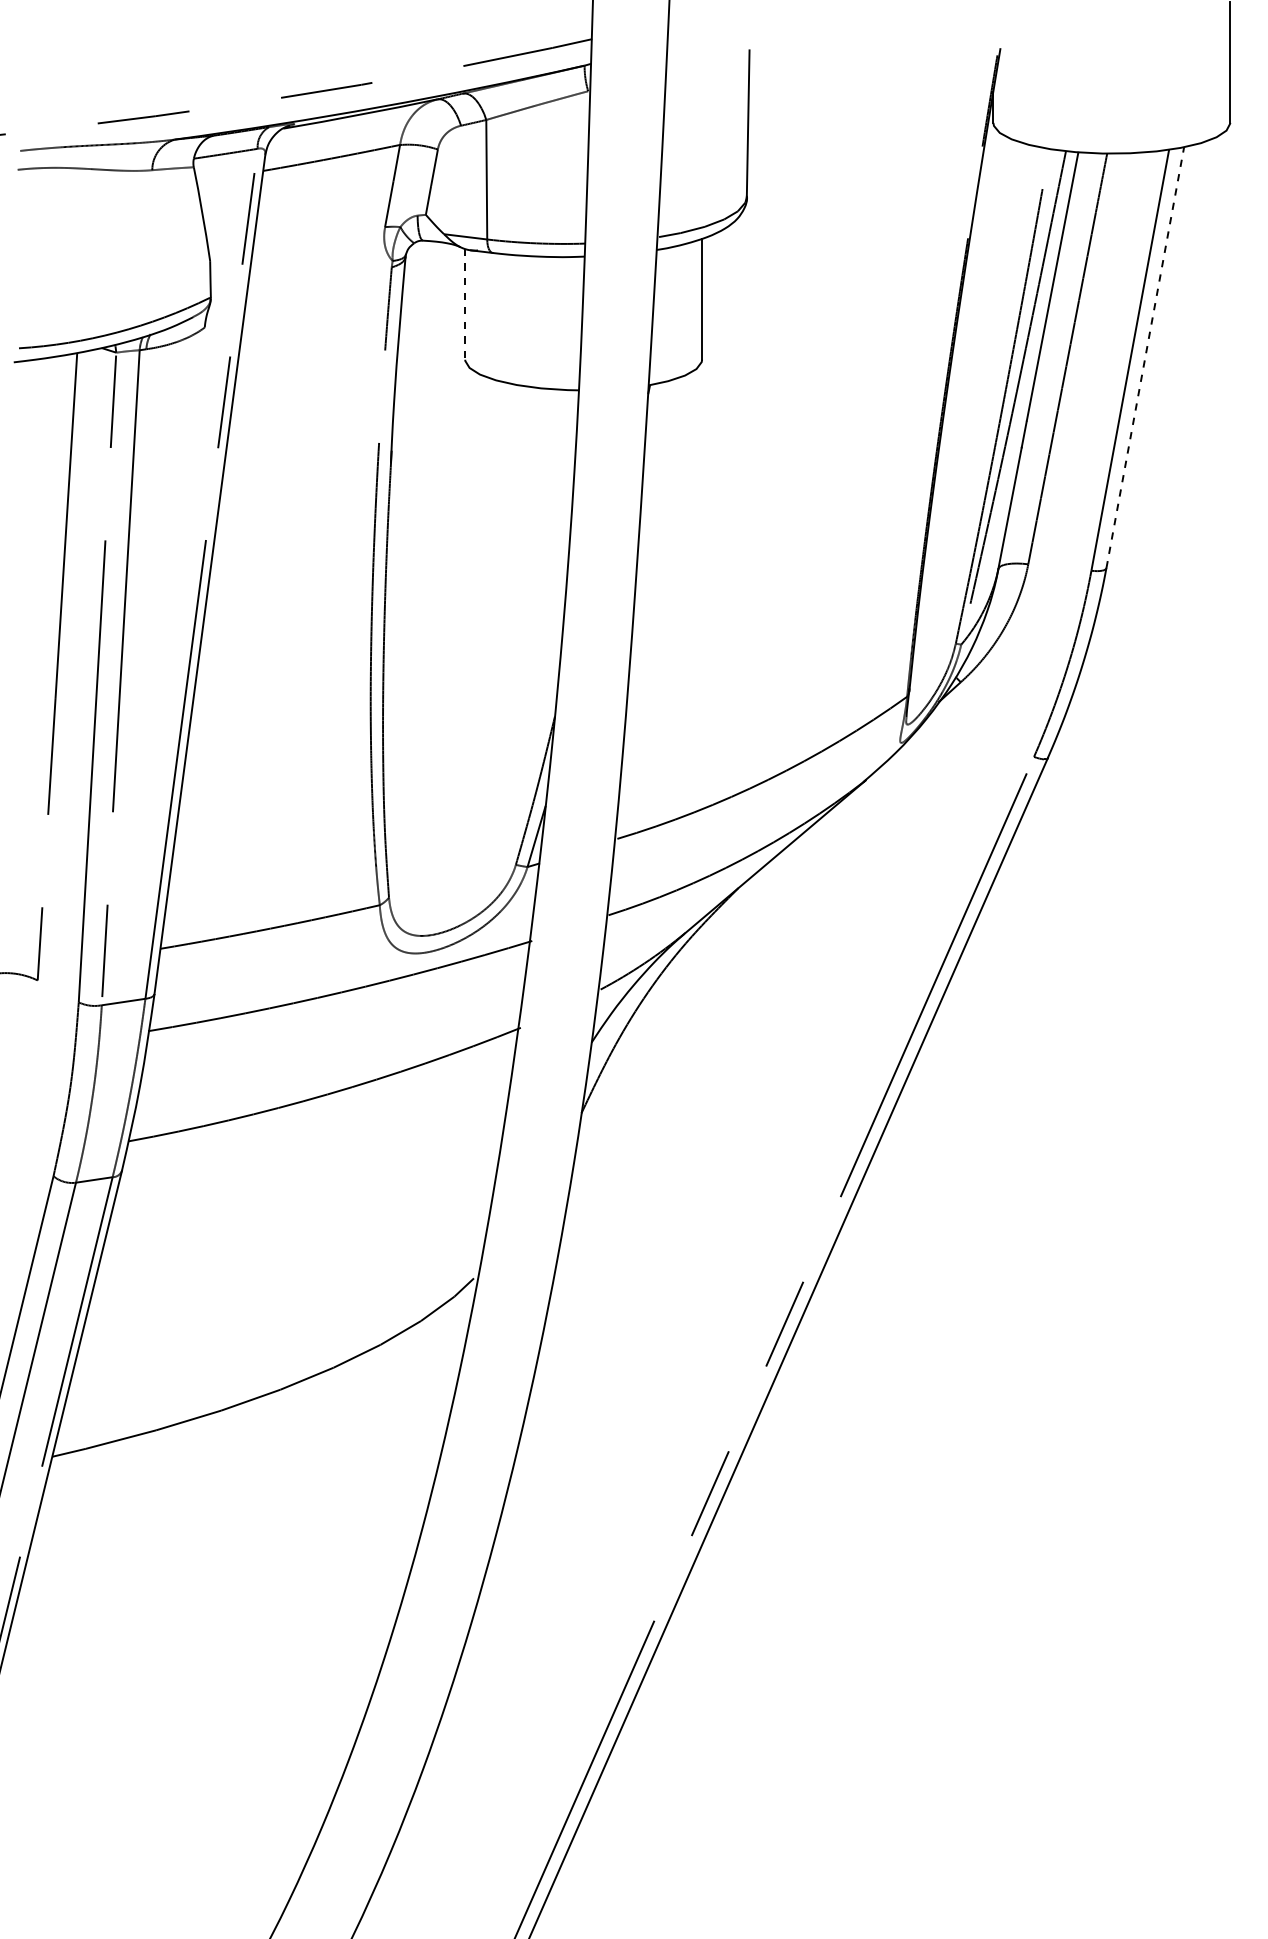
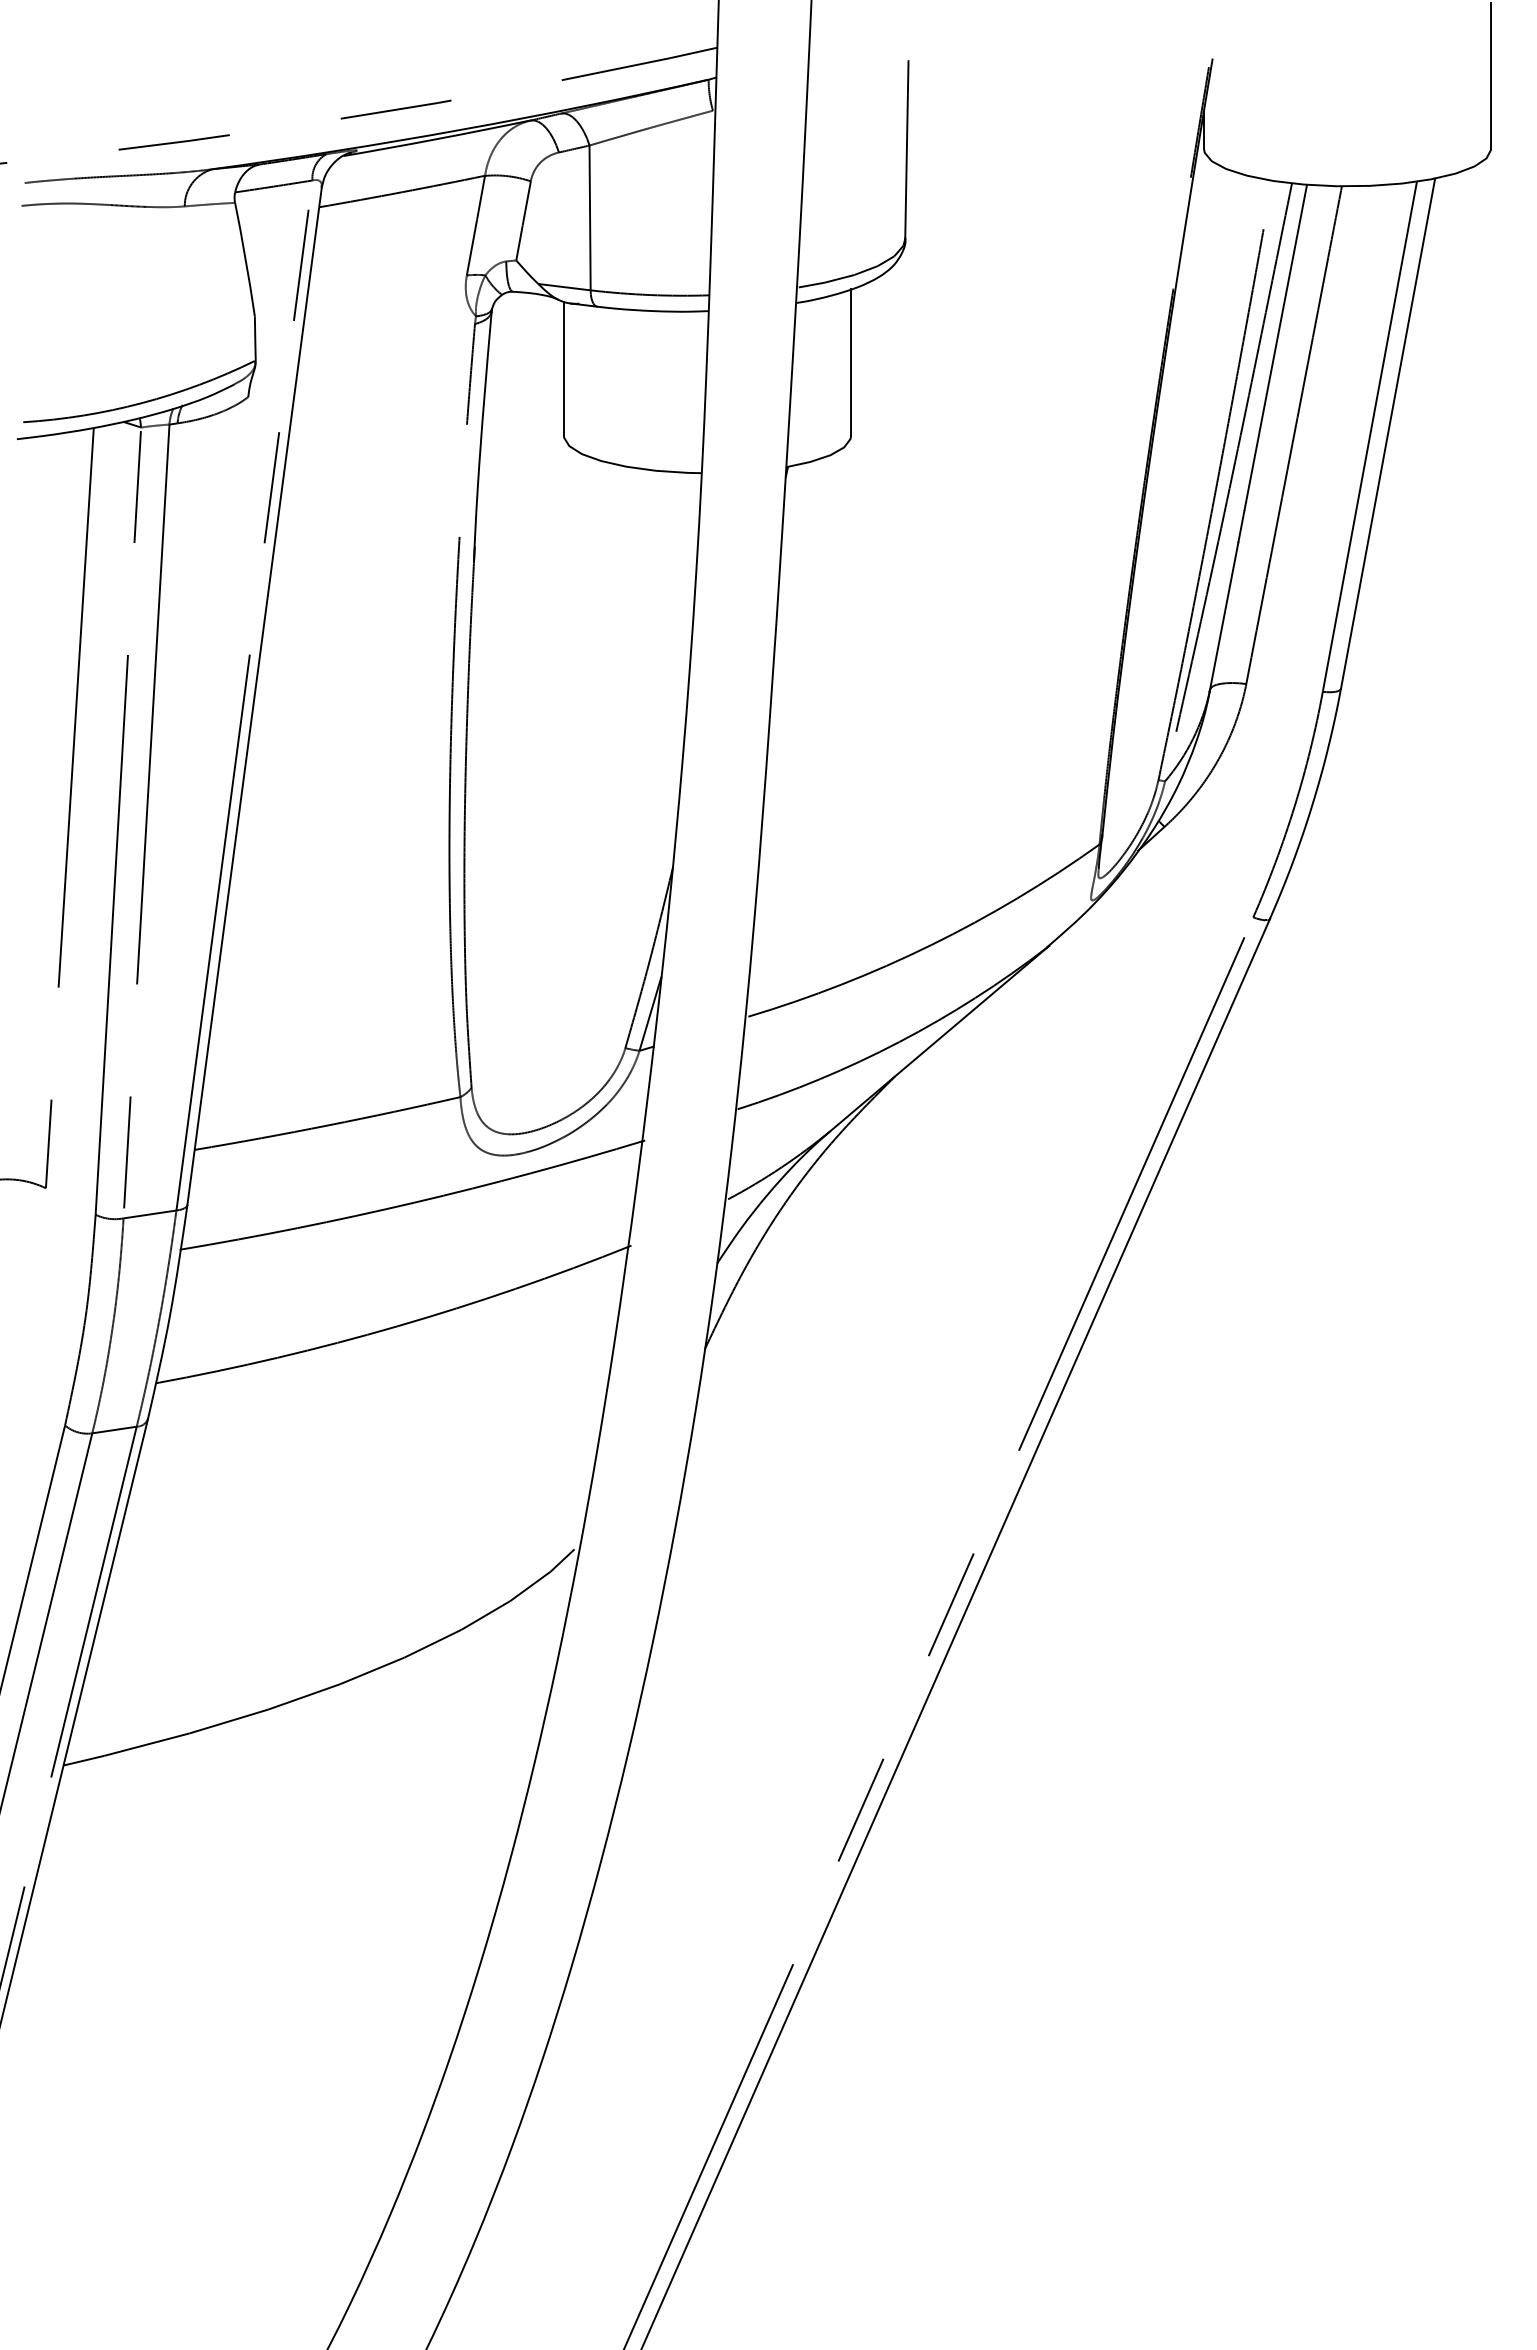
line: (465, 304) -> (564, 369), dashed -> solid
line: (1145, 357) -> (1388, 433), dashed -> solid

